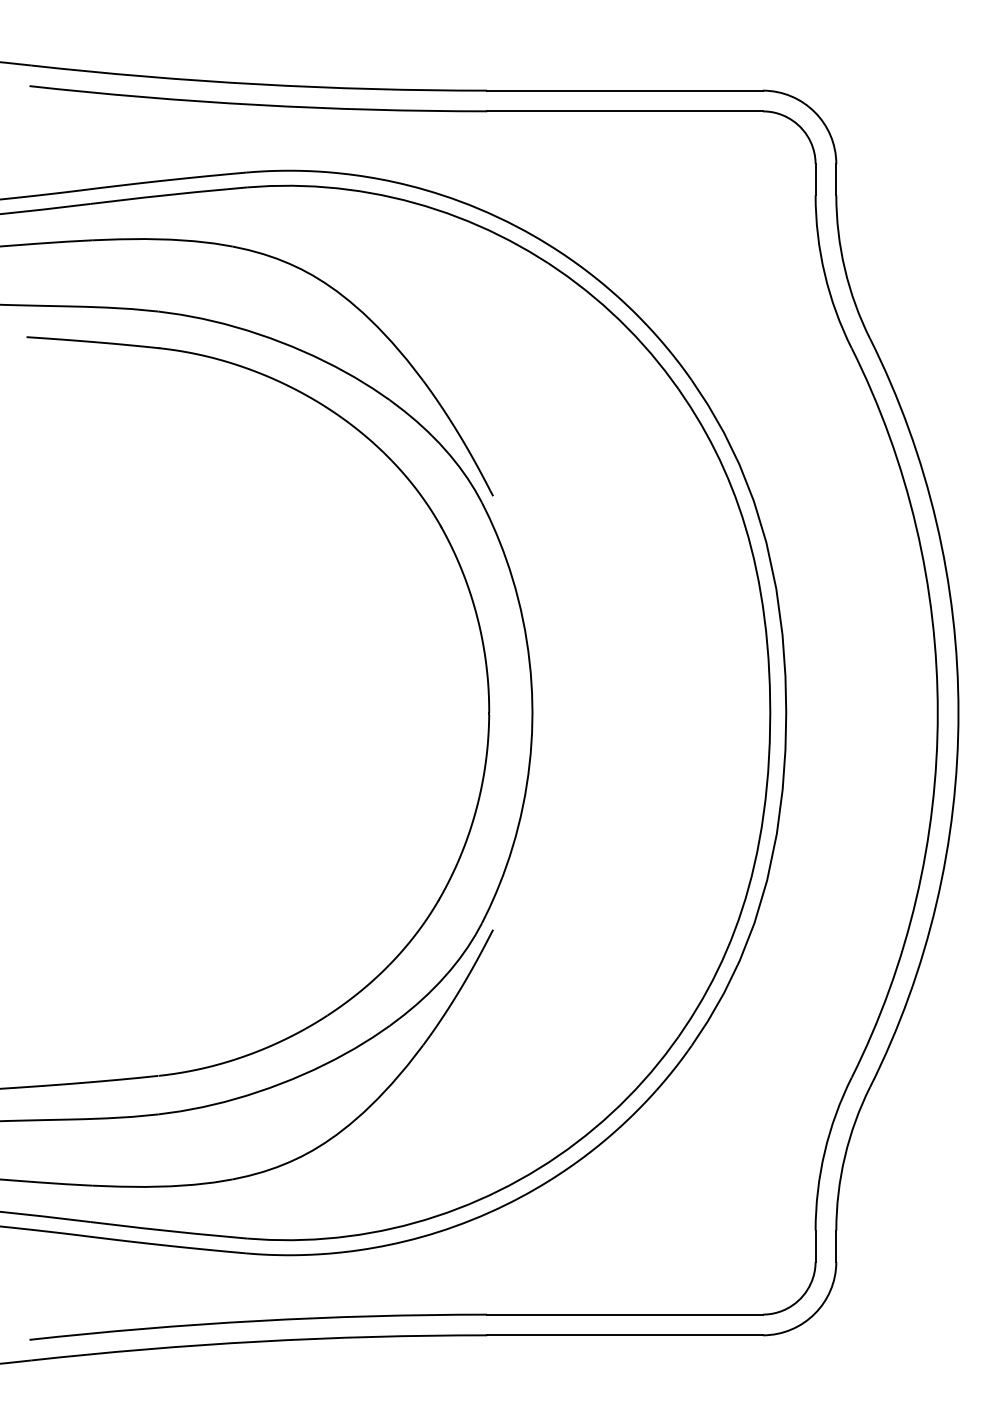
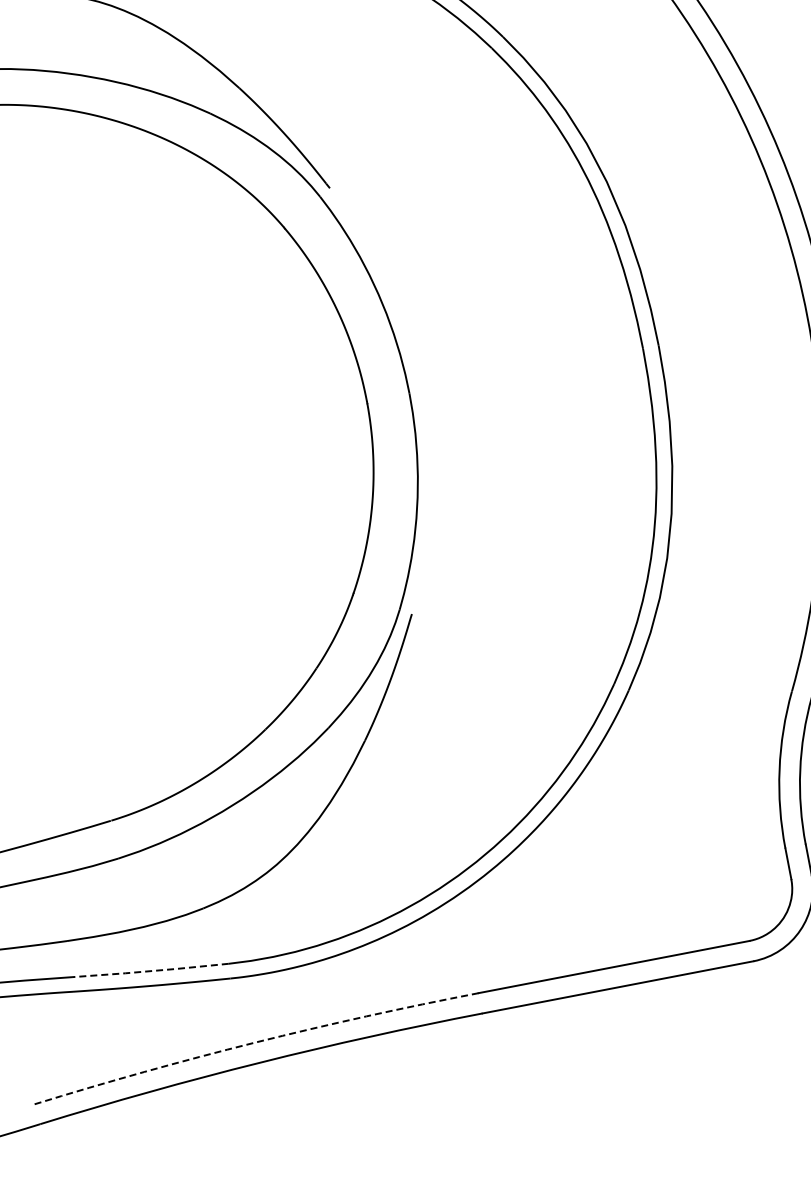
line: (168, 1230) -> (149, 970), solid -> dashed
arc: (257, 1320) -> (254, 1042), solid -> dashed

